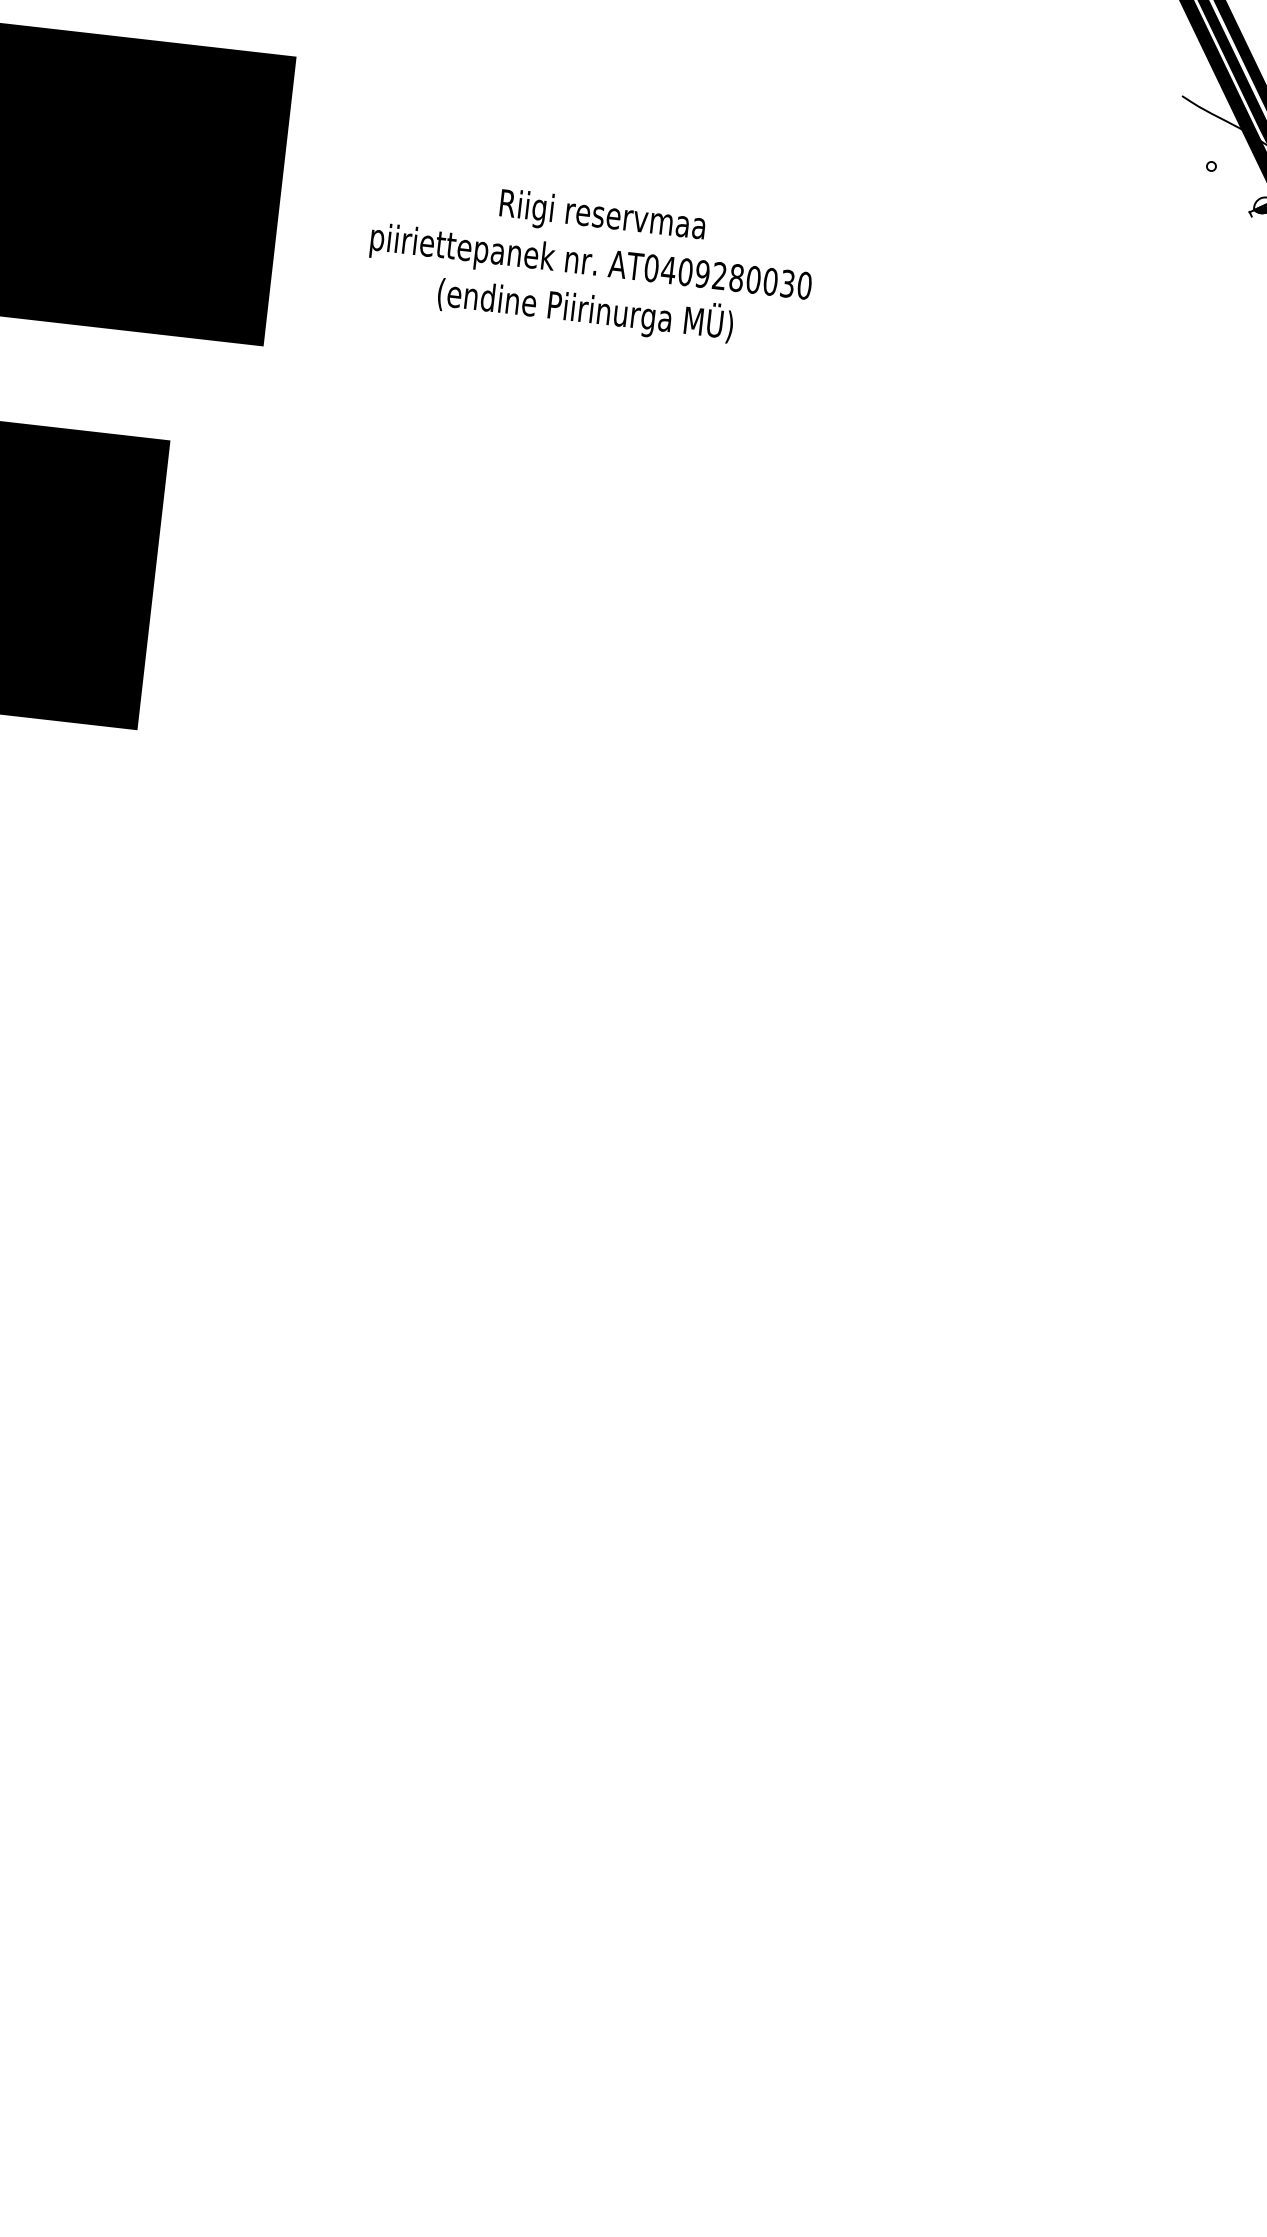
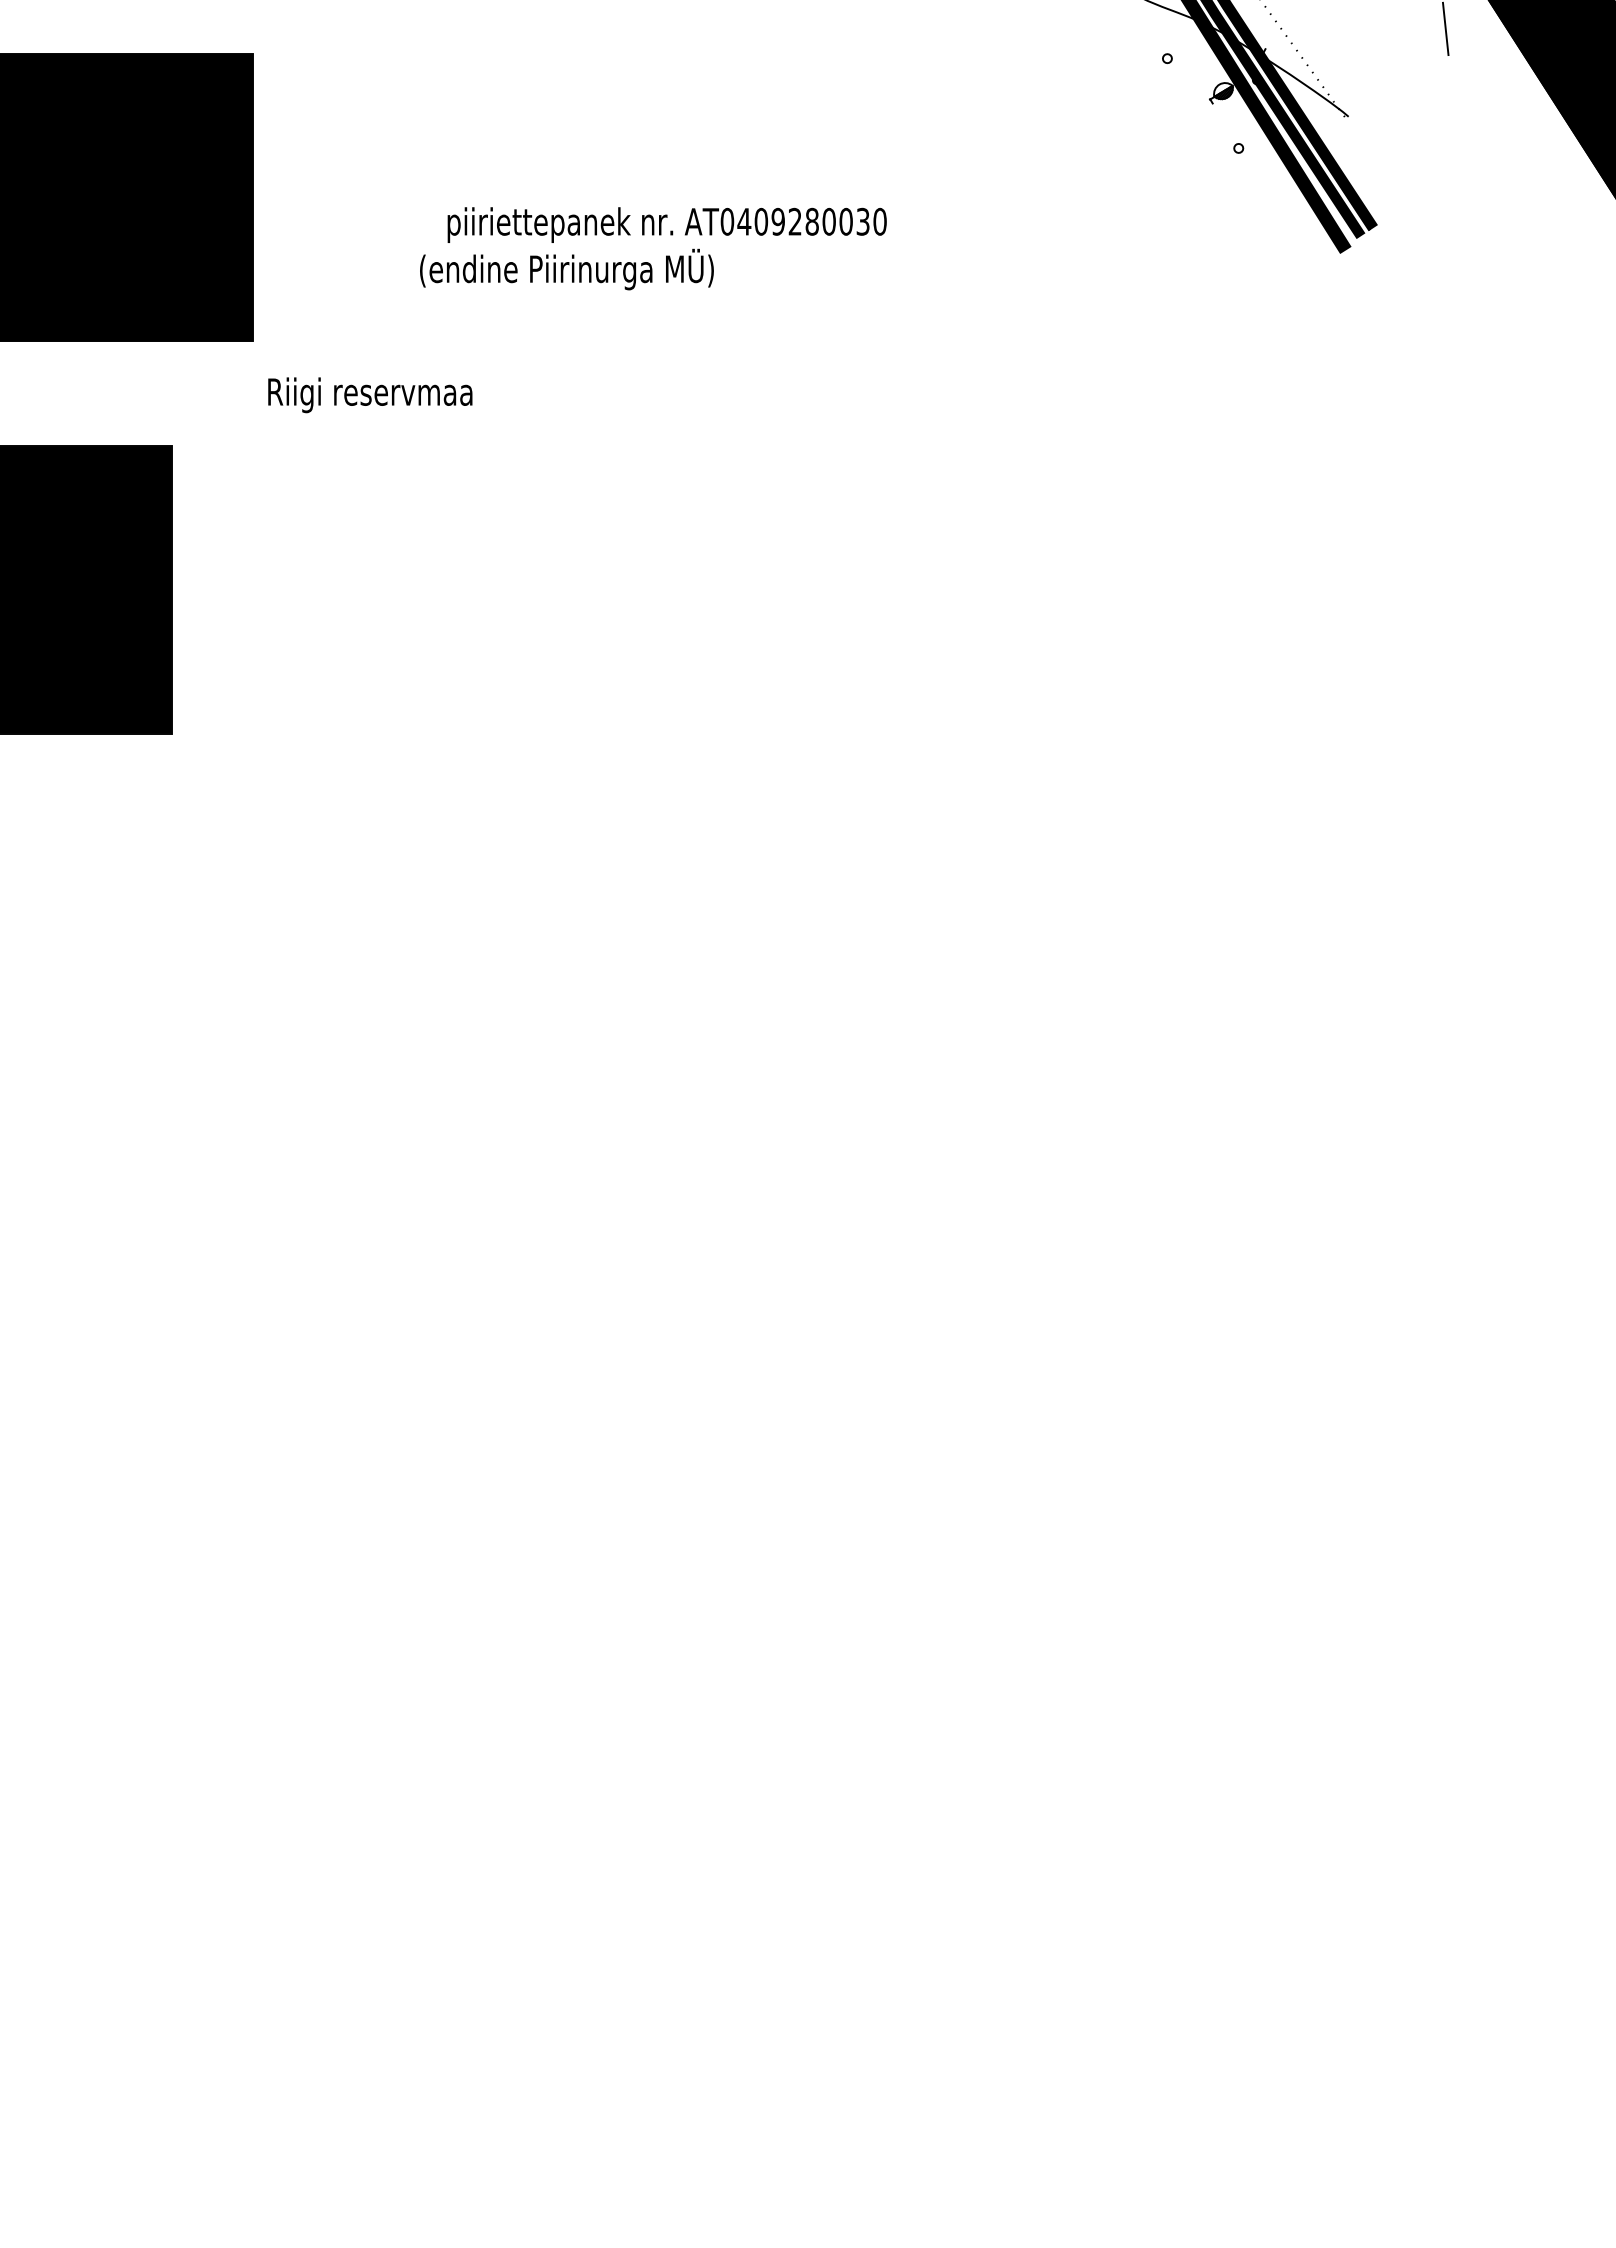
text: (602, 217) -> (370, 395), moved
text: (590, 264) -> (666, 224), moved

